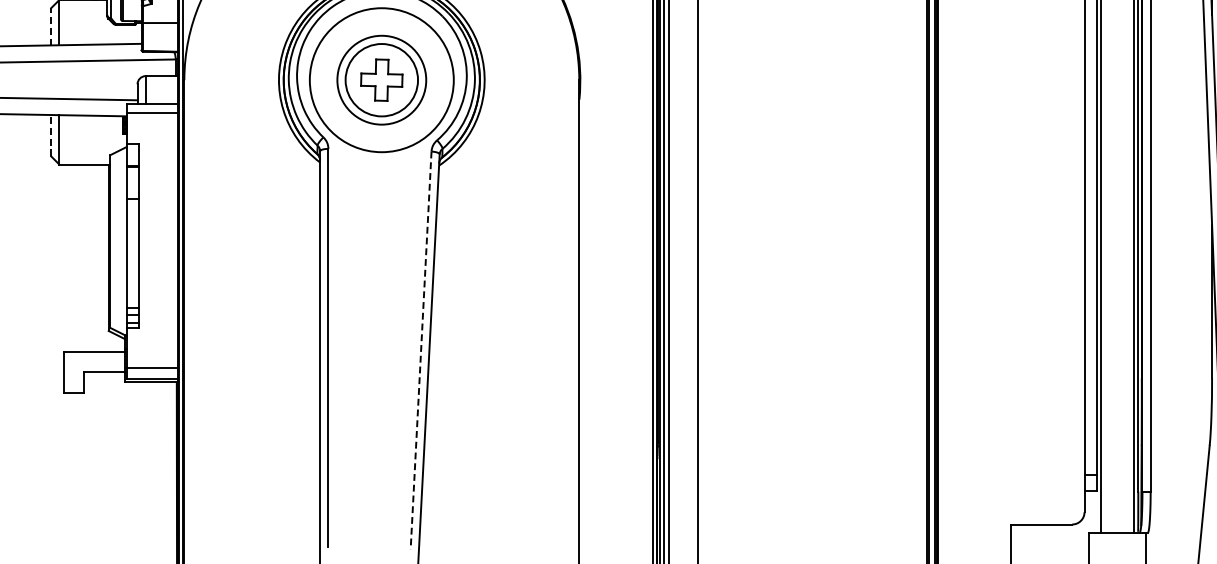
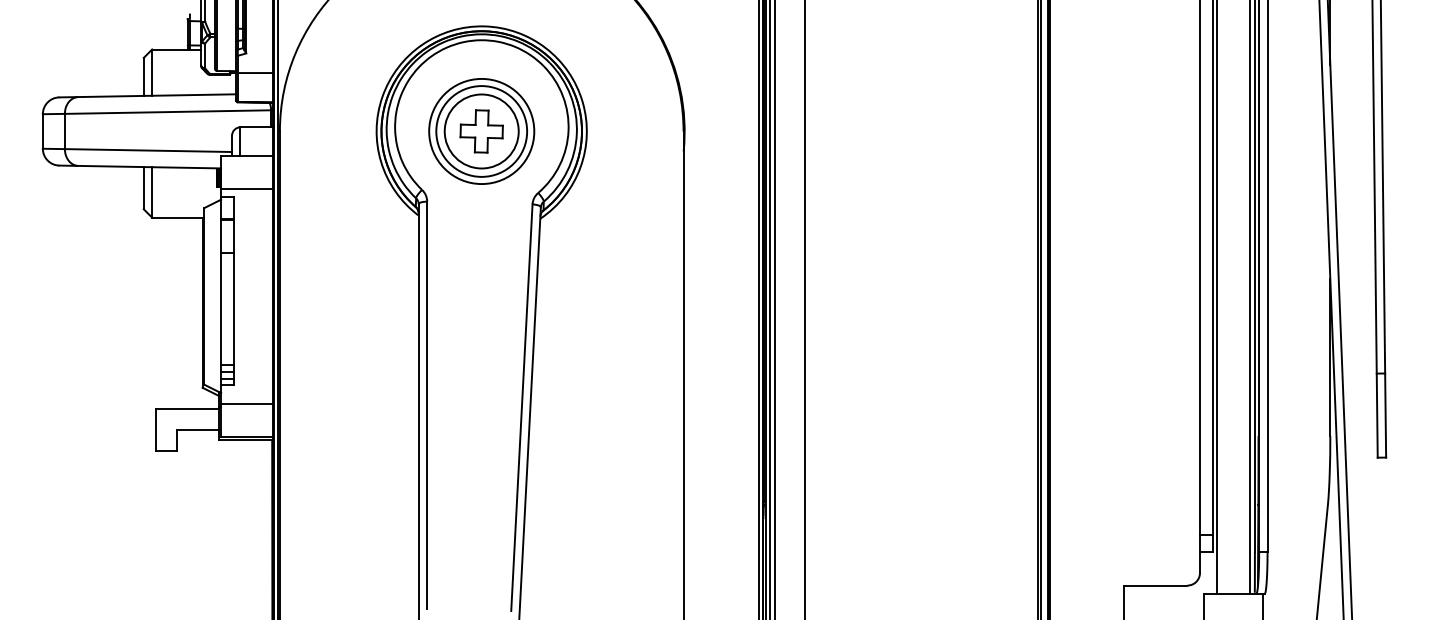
line: (50, 26) -> (143, 76), dashed -> solid
circle: (381, 80) -> (481, 131), size x0.71
line: (151, 113) -> (246, 189), moved
line: (50, 135) -> (143, 187), dashed -> solid
line: (420, 350) -> (521, 407), dashed -> solid
line: (151, 367) -> (246, 403), moved

